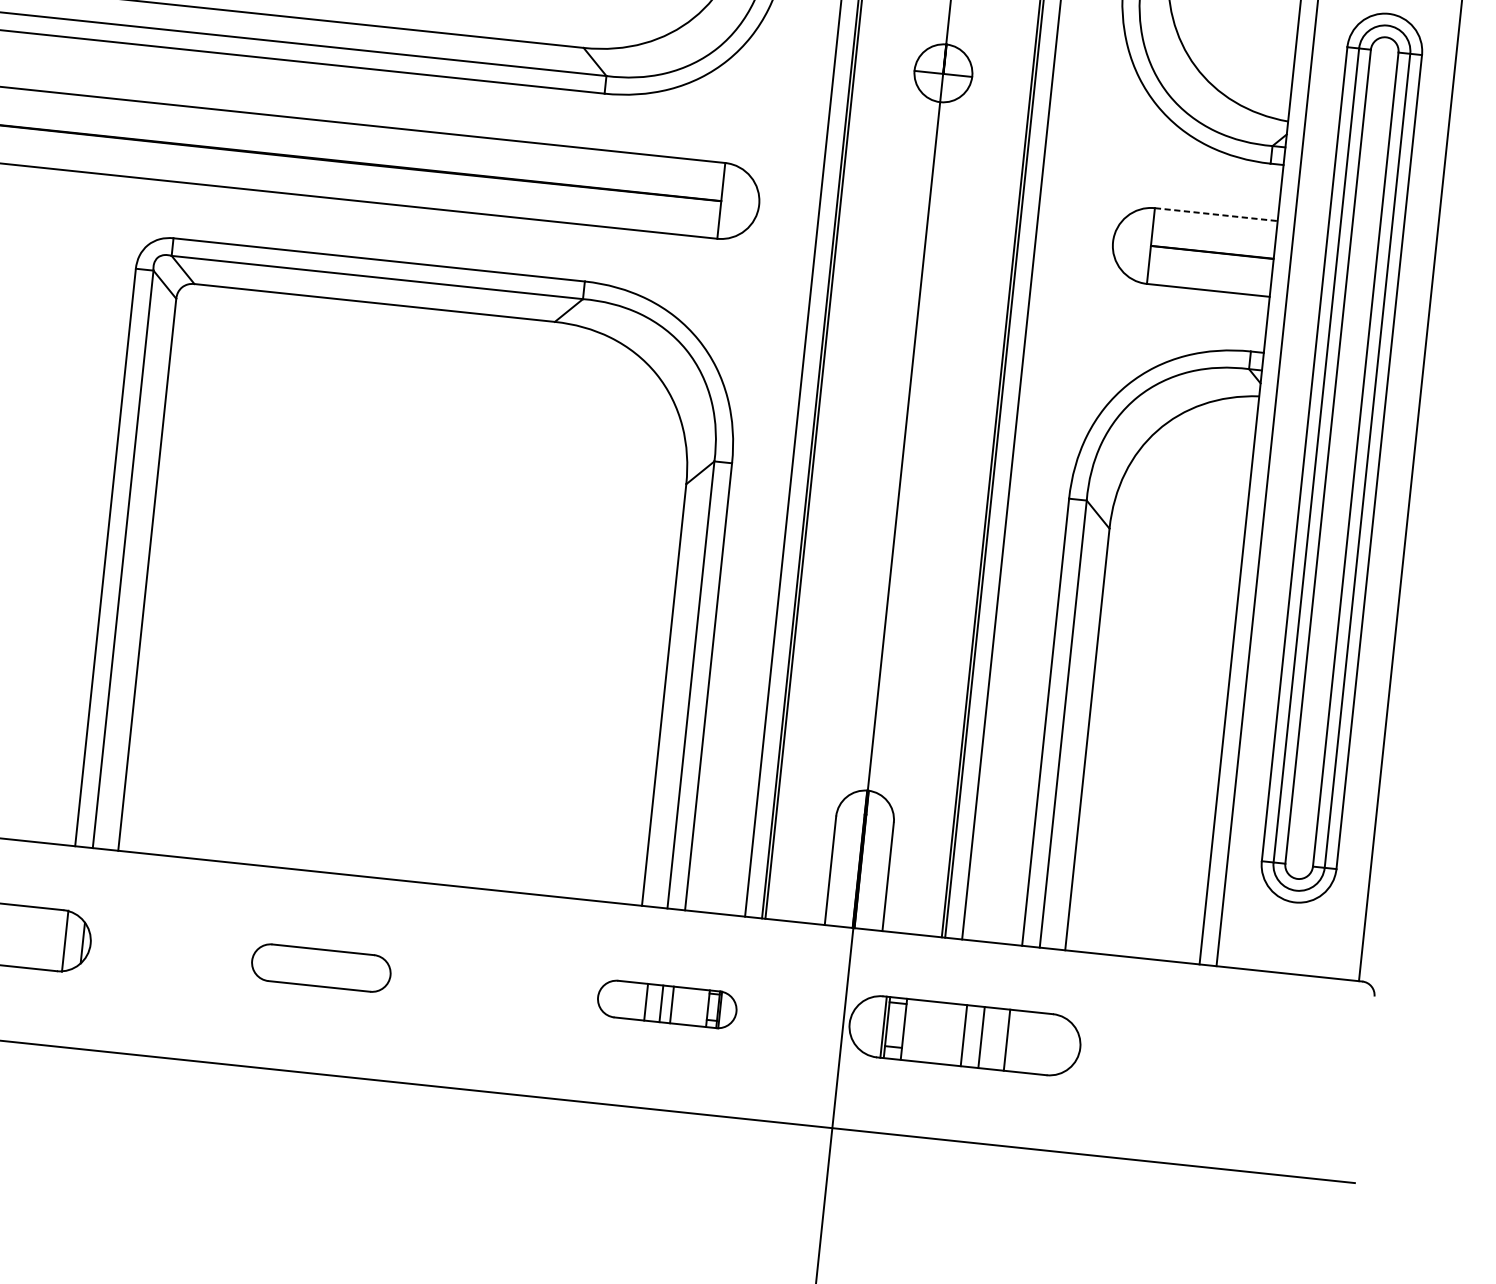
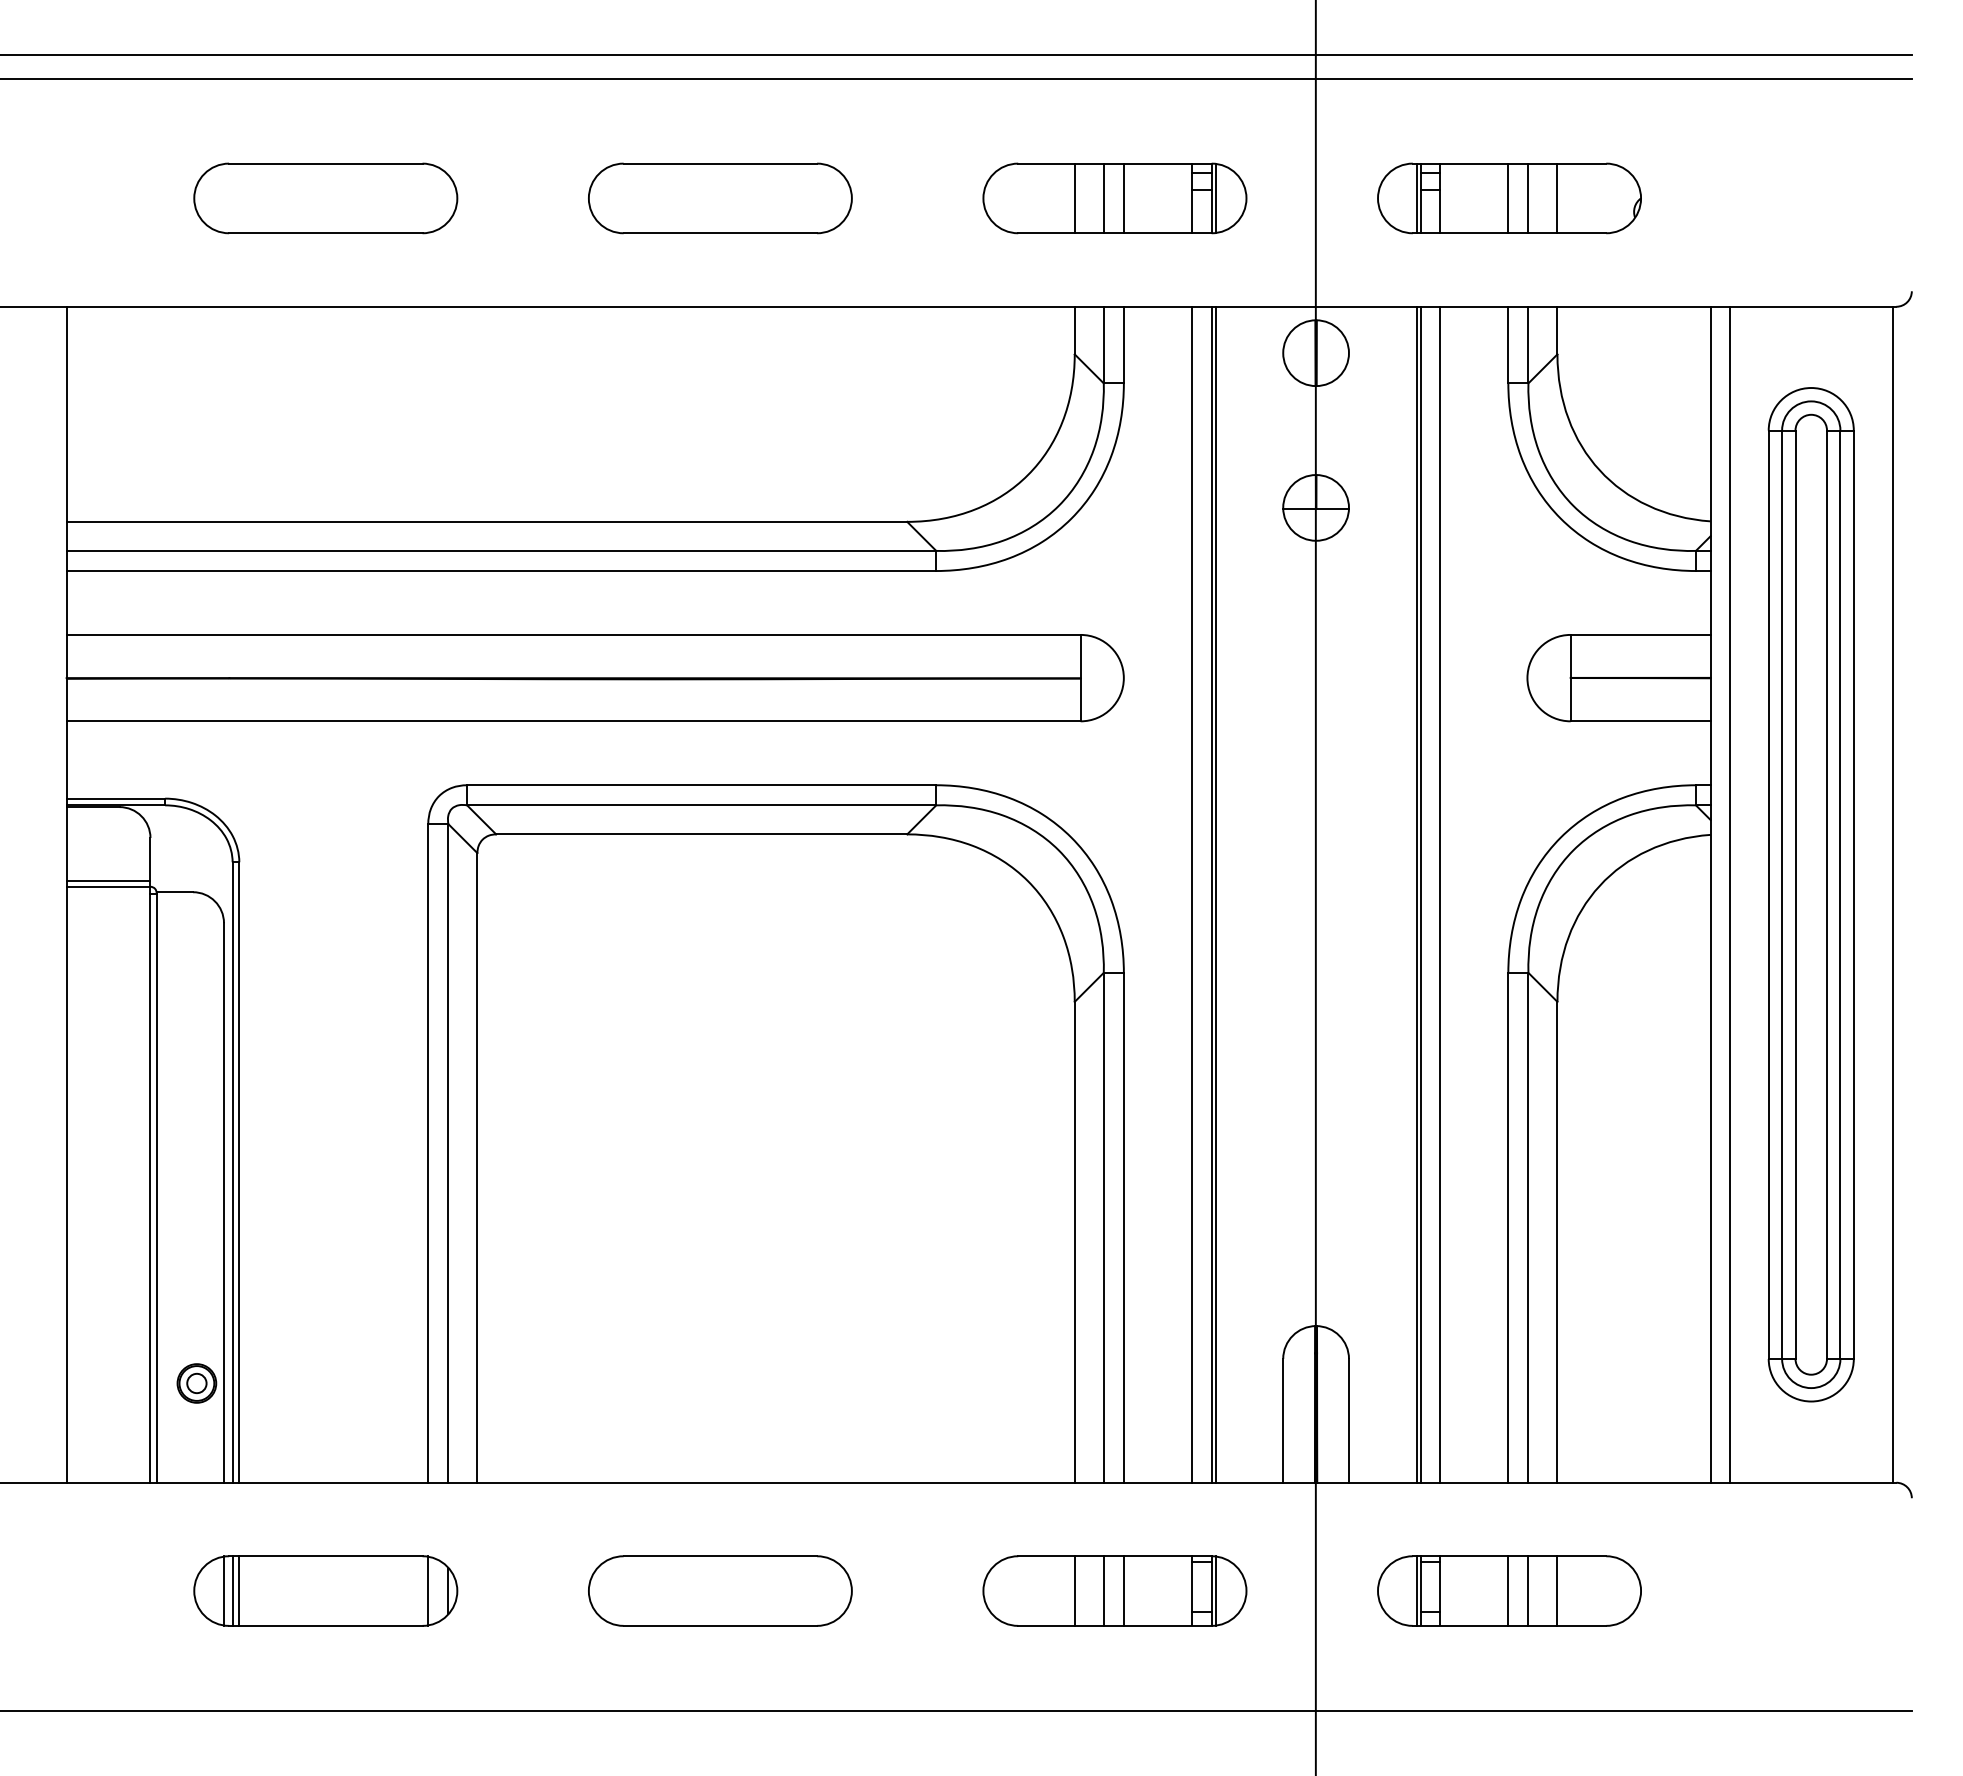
line: (1217, 214) -> (1641, 634), dashed -> solid
part: (321, 967) -> (720, 1590), size x1.67
part: (666, 1003) -> (1114, 1590), size x1.67
part: (965, 1035) -> (1509, 1590), moved

